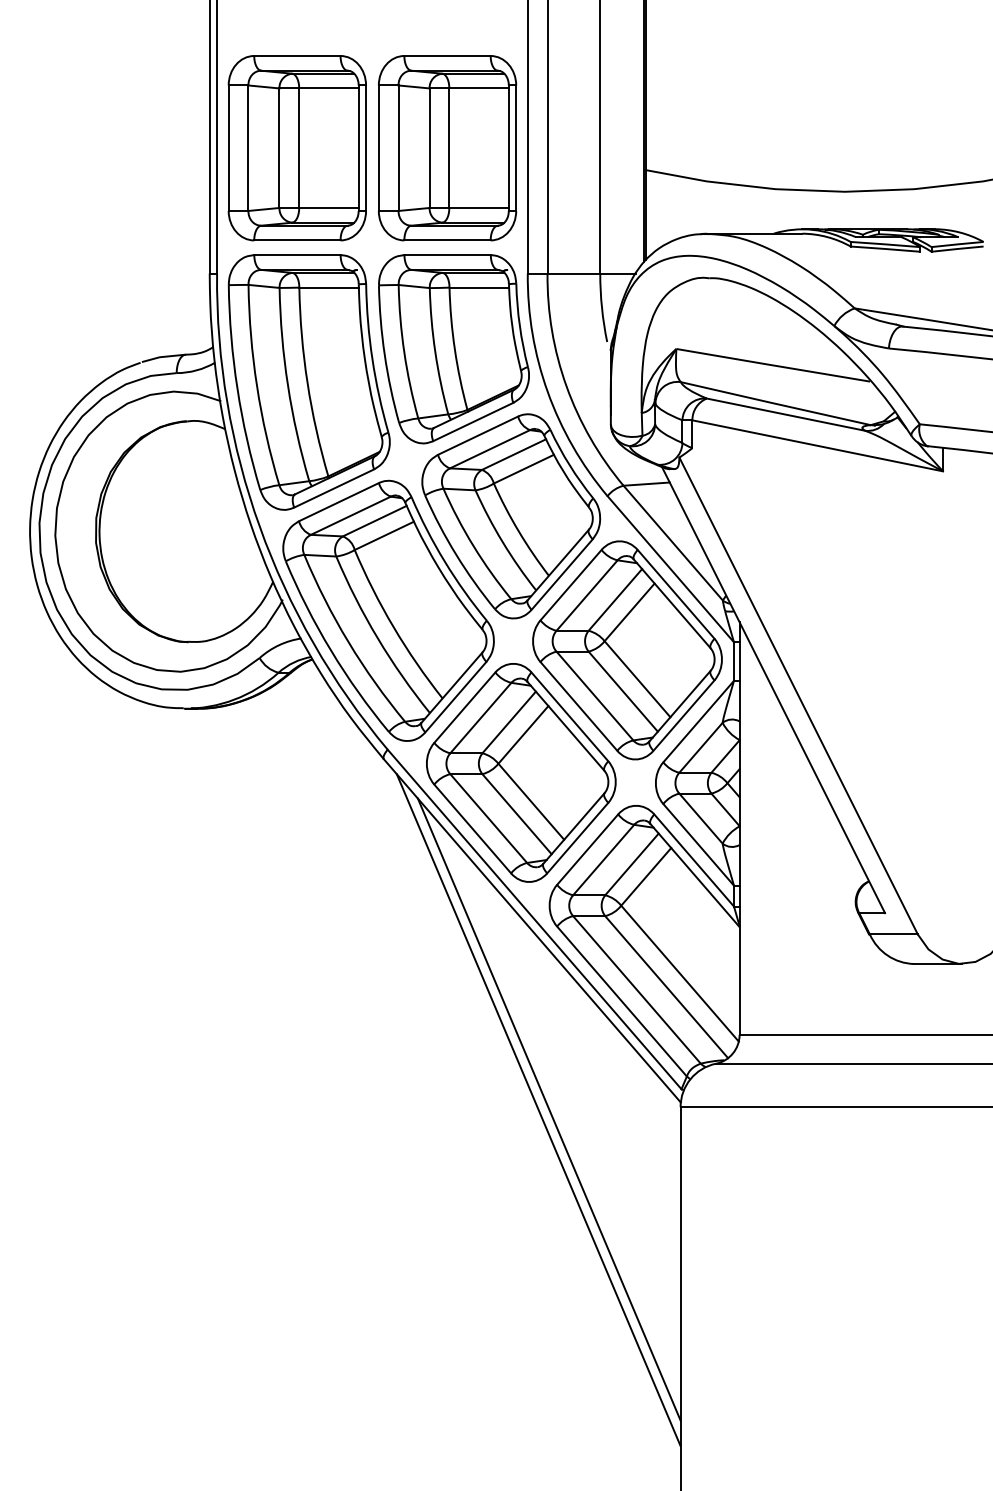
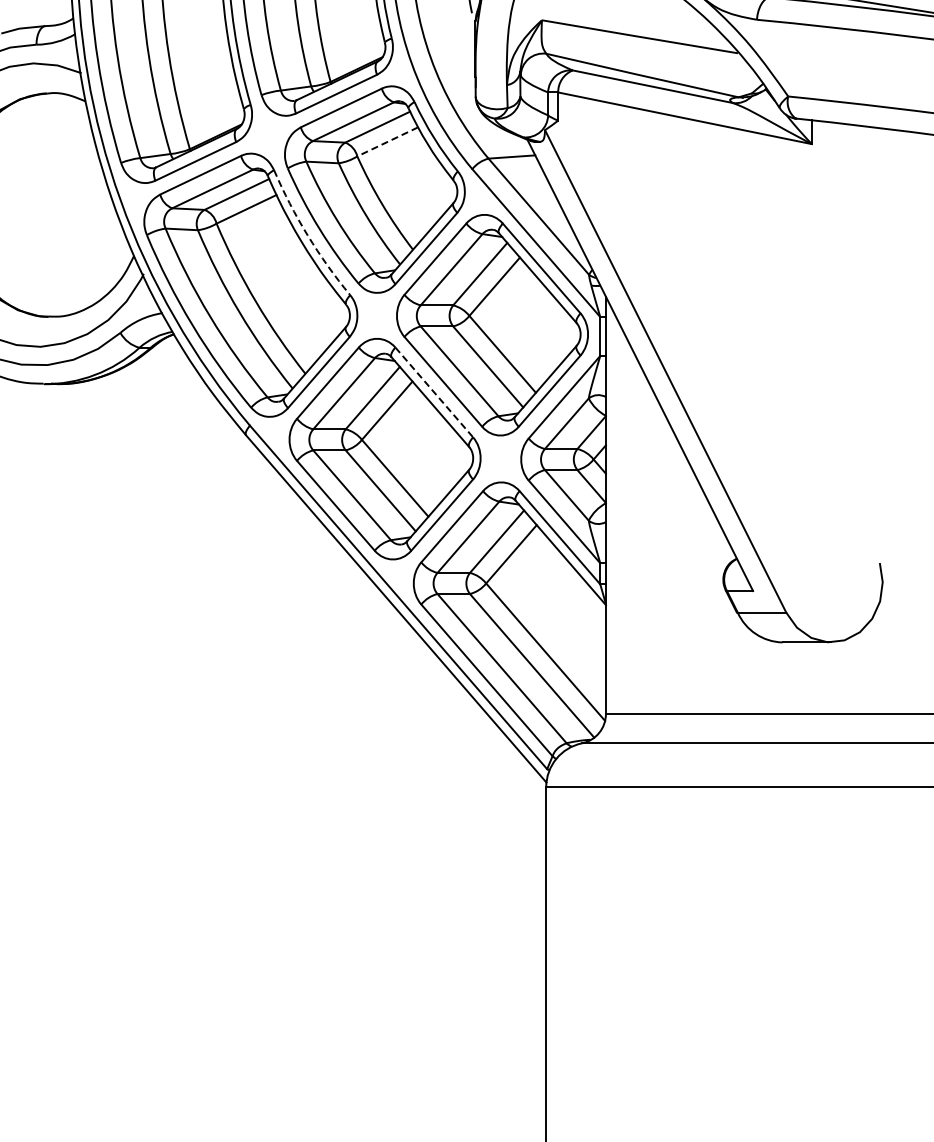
line: (523, 469) -> (387, 142), solid -> dashed
arc: (444, 561) -> (307, 235), solid -> dashed
line: (569, 716) -> (433, 392), solid -> dashed
line: (548, 1109) -> (412, 789), removed
line: (538, 1110) -> (402, 790), removed

